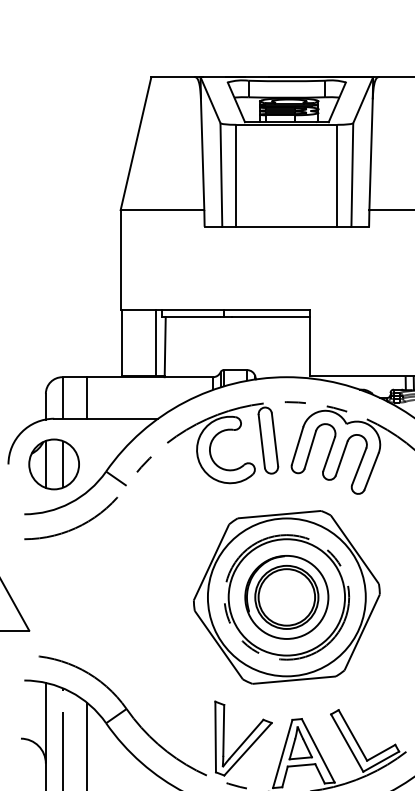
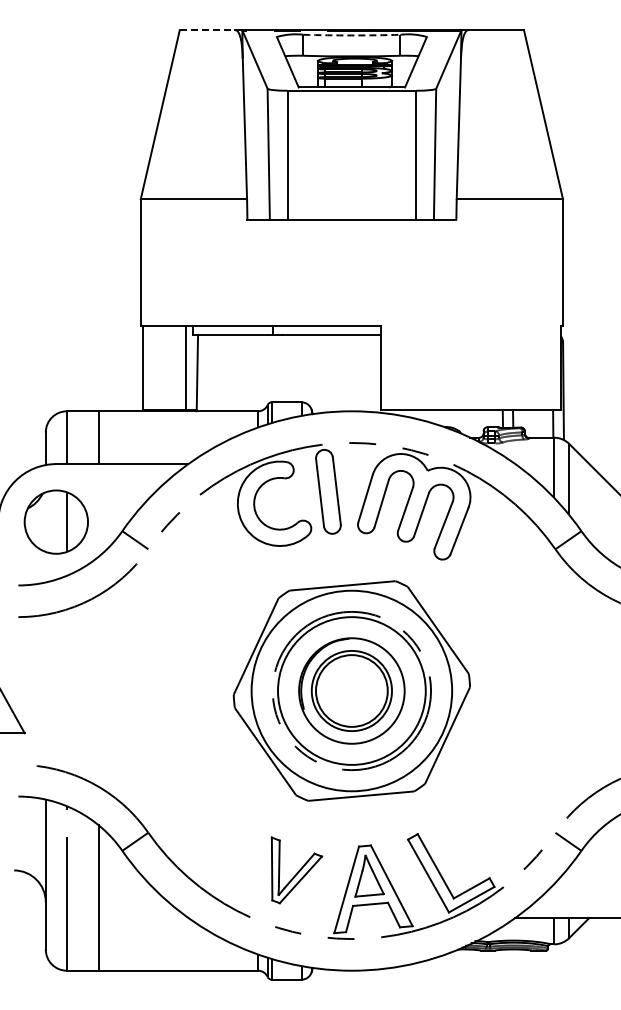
line: (173, 77) -> (207, 30), solid -> dashed
arc: (286, 81) -> (351, 35), solid -> dashed
line: (45, 464) -> (45, 522), removed
part: (243, 738) -> (296, 870), size x0.7

